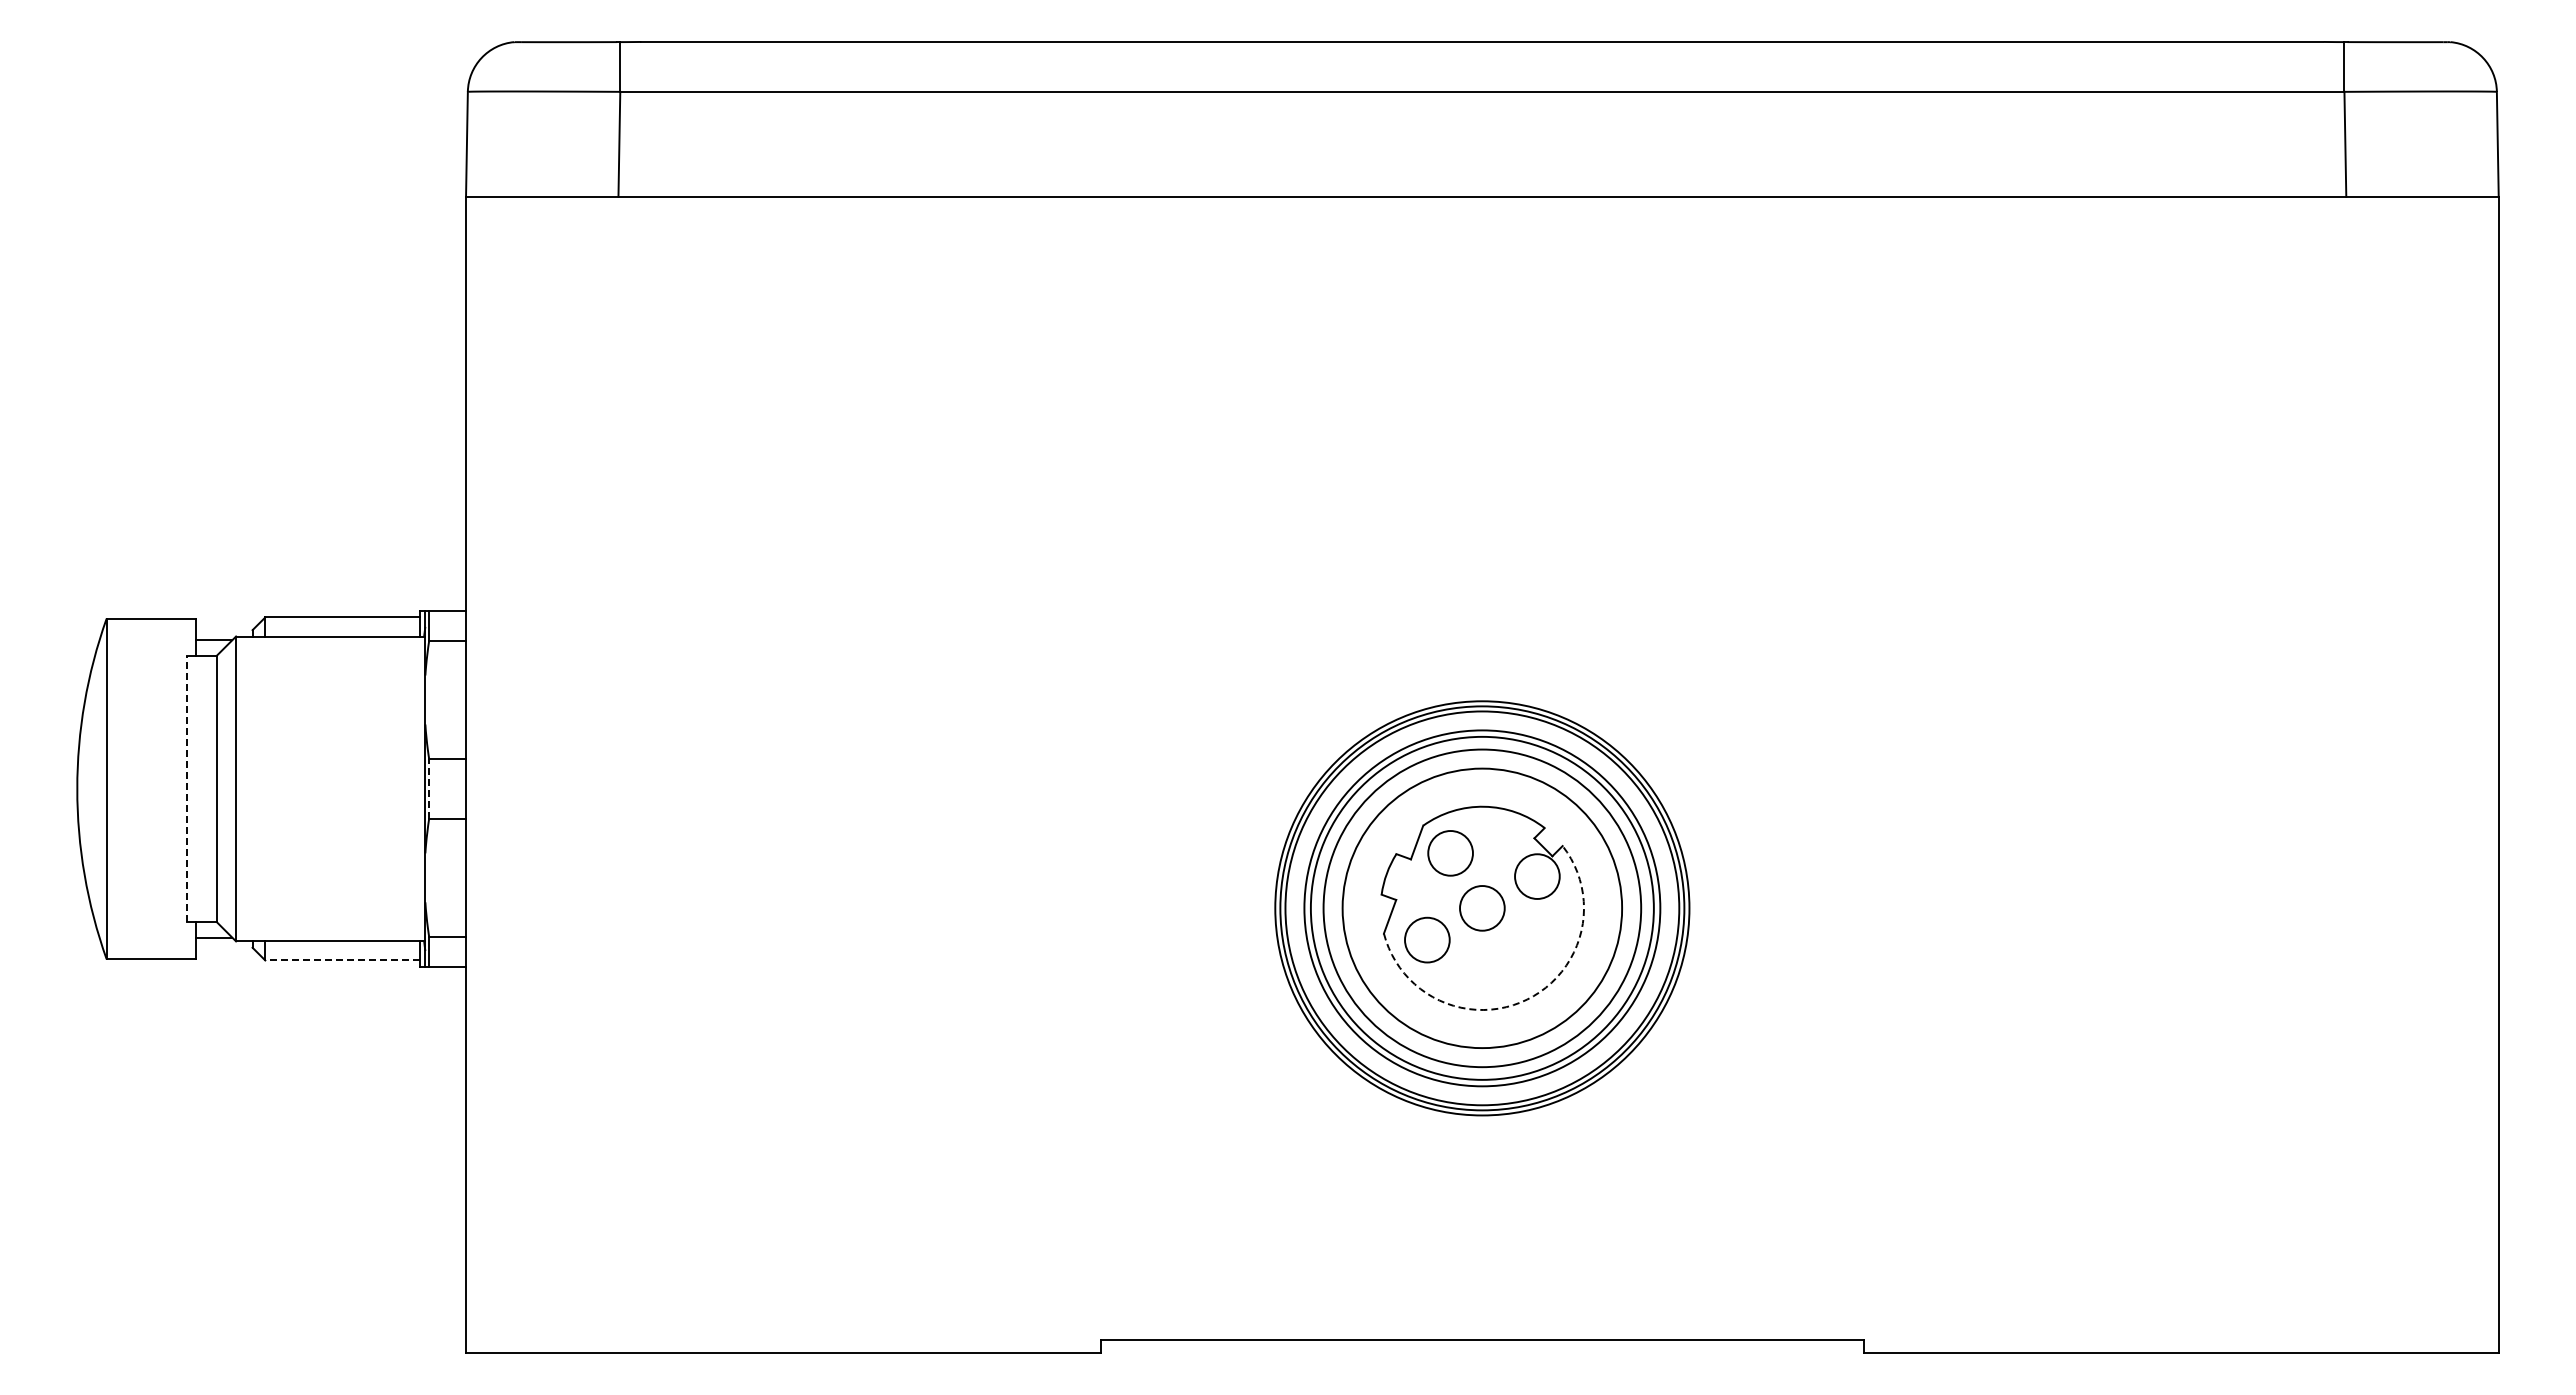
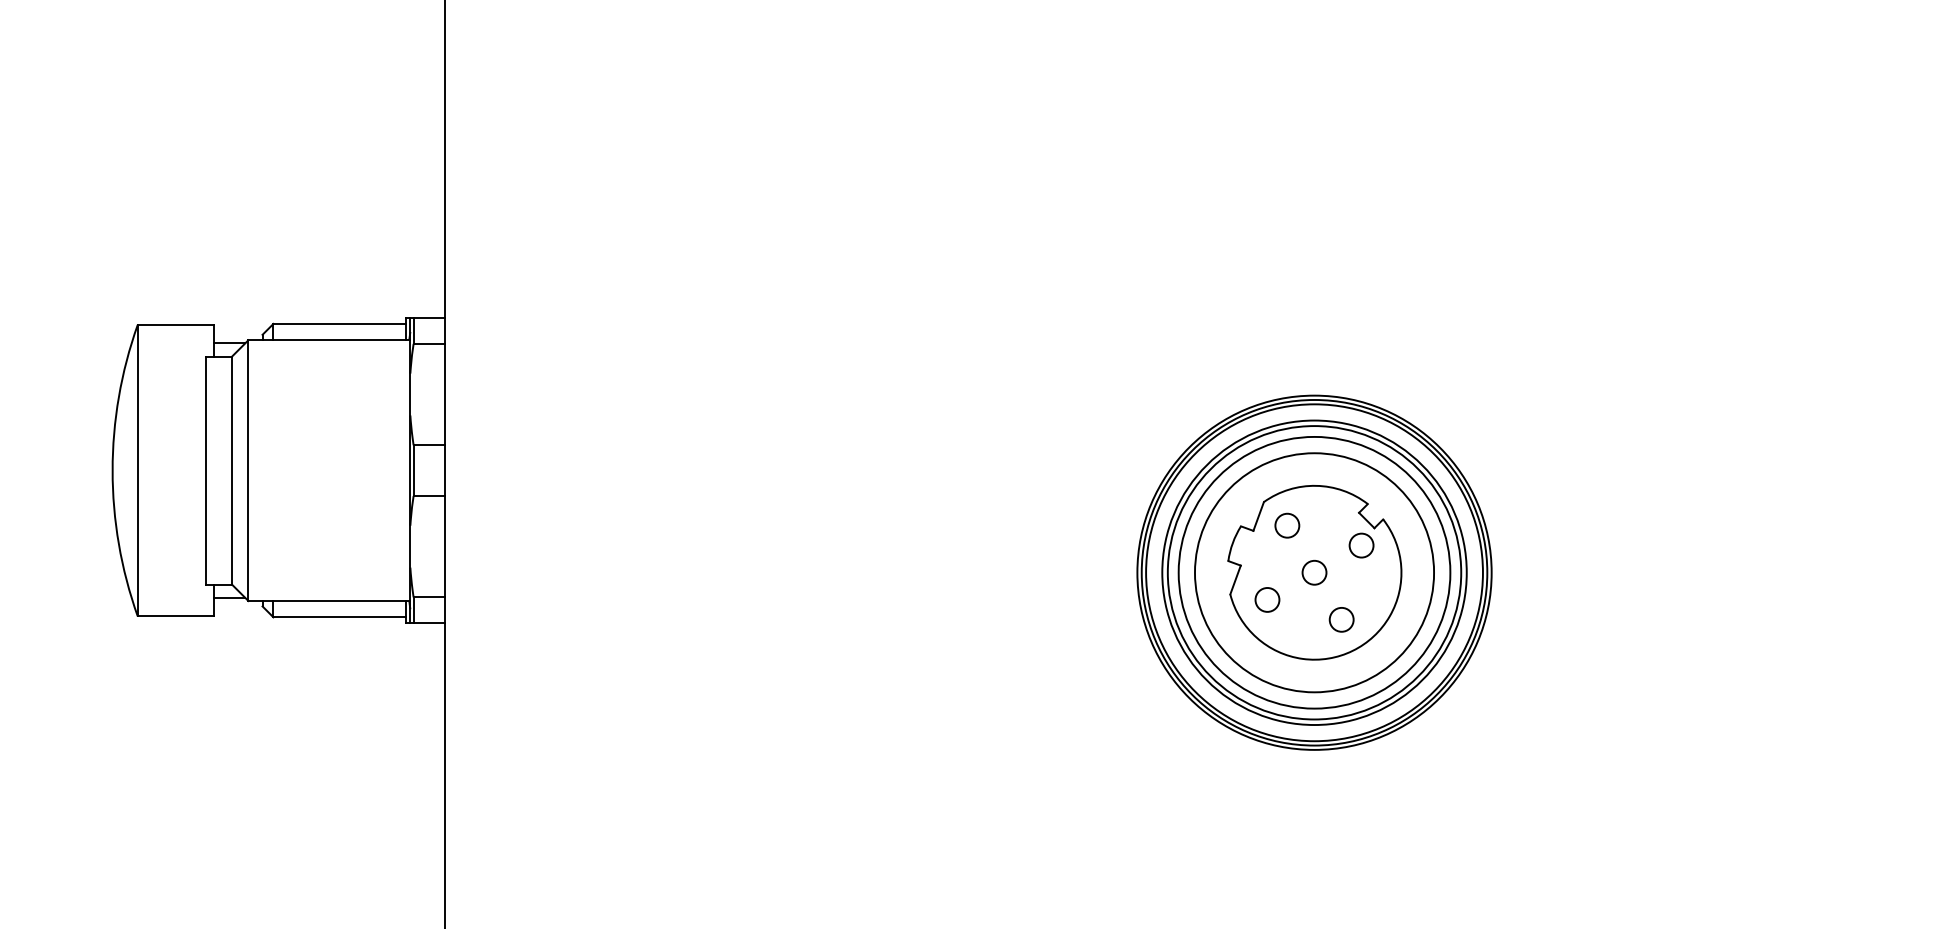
line: (186, 788) -> (206, 470), dashed -> solid
line: (429, 788) -> (413, 470), dashed -> solid
circle: (1450, 853) -> (1287, 525), size x0.62
circle: (1537, 876) -> (1361, 545), size x0.62
circle: (1482, 908) -> (1314, 572), size x0.62
circle: (1427, 940) -> (1267, 600), size x0.62
line: (342, 960) -> (339, 617), dashed -> solid
circle: (1513, 963) -> (1341, 619), added
arc: (1527, 999) -> (1353, 650), dashed -> solid

